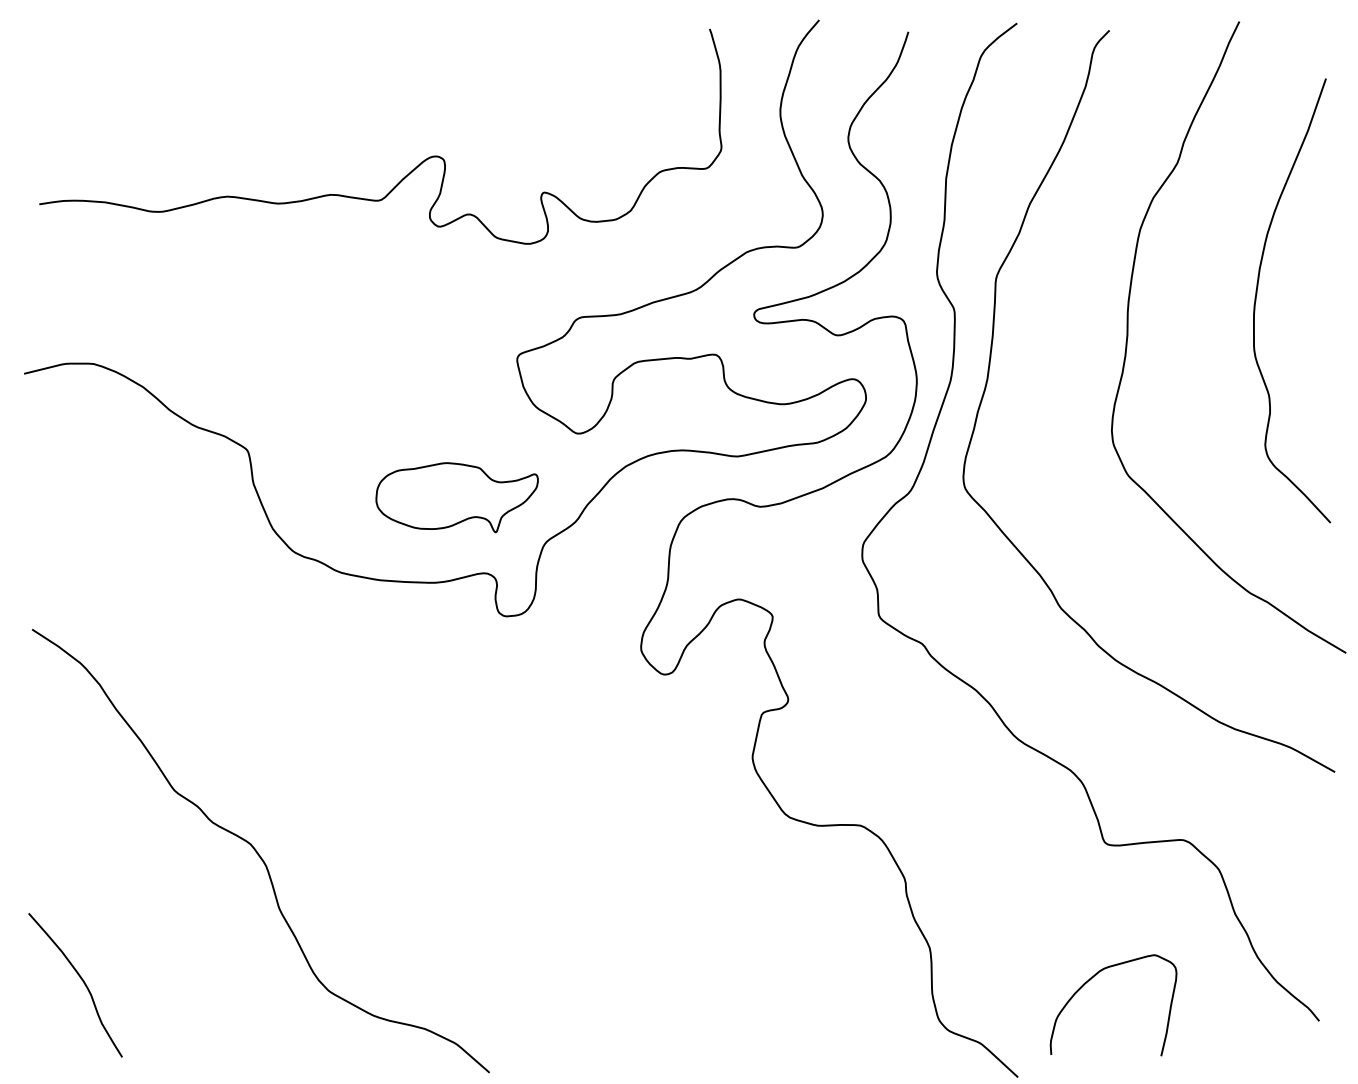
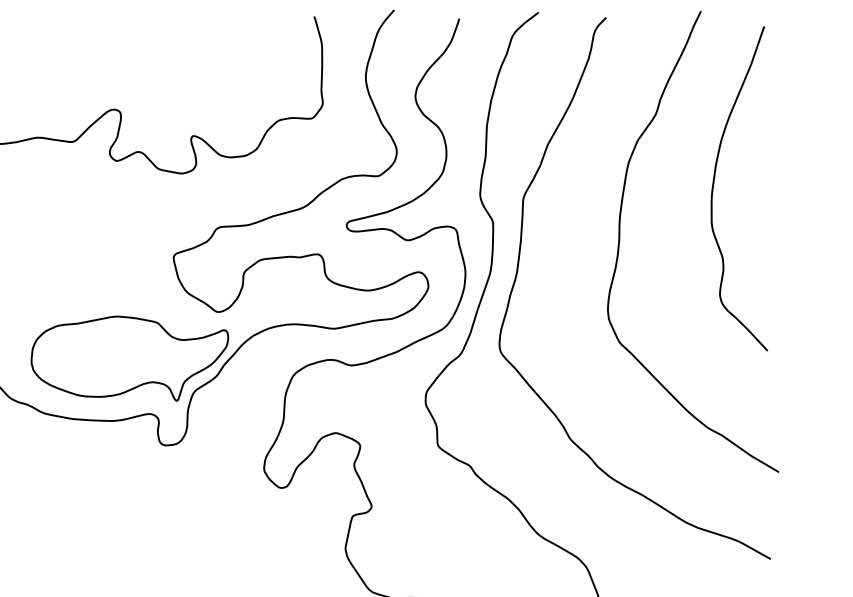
curve: (1257, 294) -> (714, 184), moved
part: (456, 497) -> (129, 358), size x1.67

